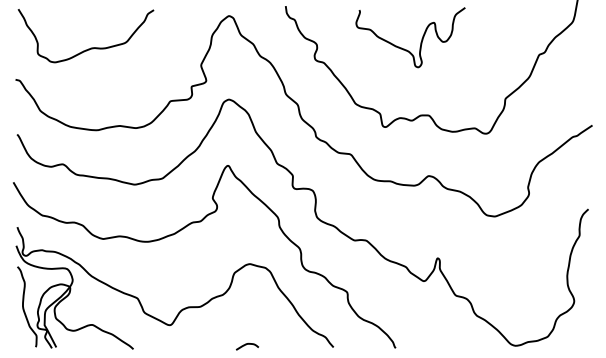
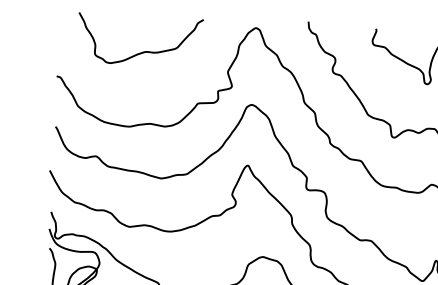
curve: (90, 47) -> (143, 51), moved

